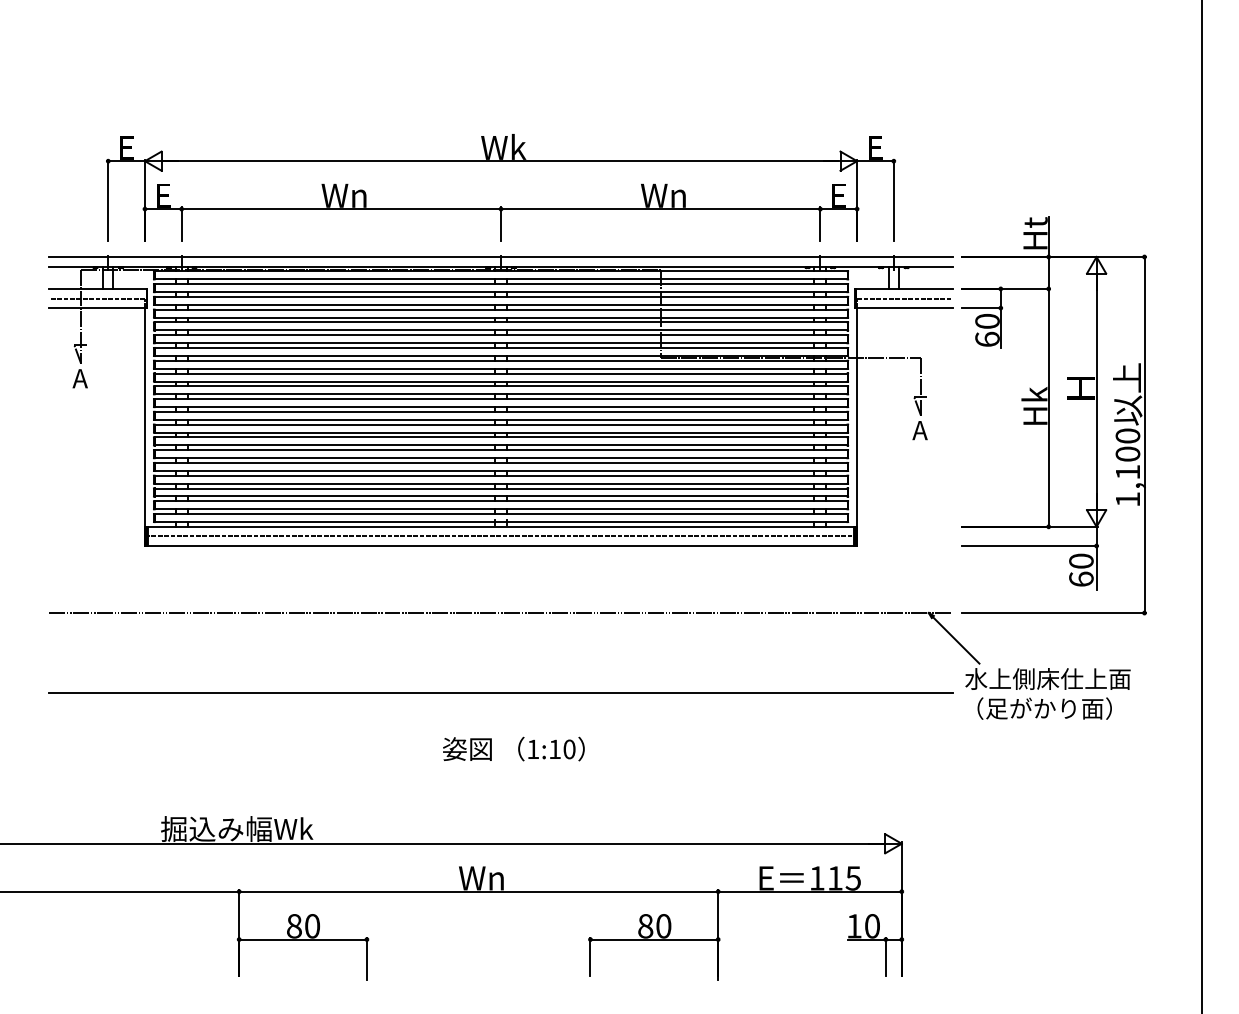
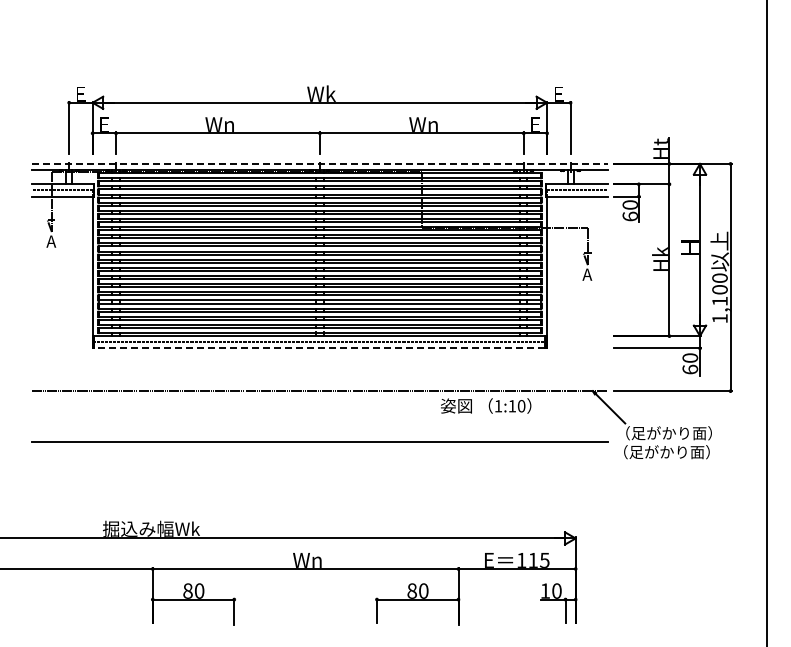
line: (501, 256) -> (320, 163), solid -> dashed
line: (500, 546) -> (319, 348), solid -> dashed
text: (1047, 679) -> (668, 433), 水上側床仕上面 -> （足がかり面）
text: (514, 748) -> (486, 405), moved

